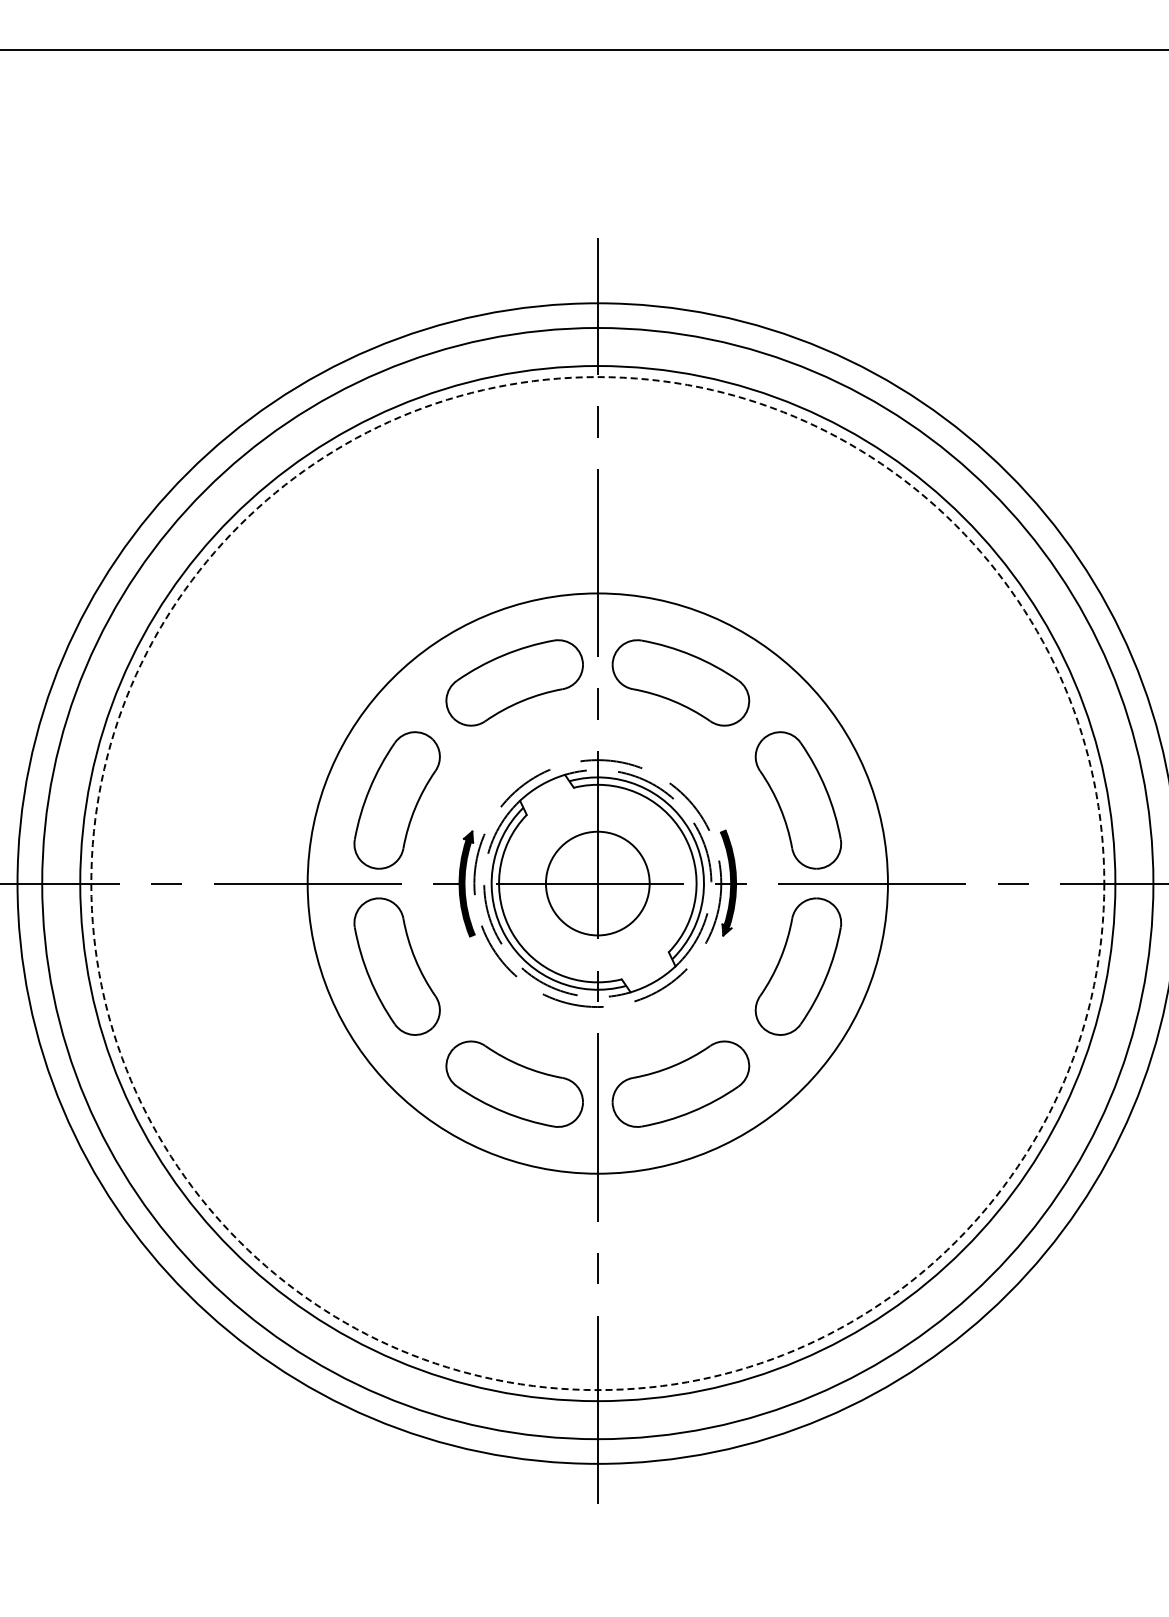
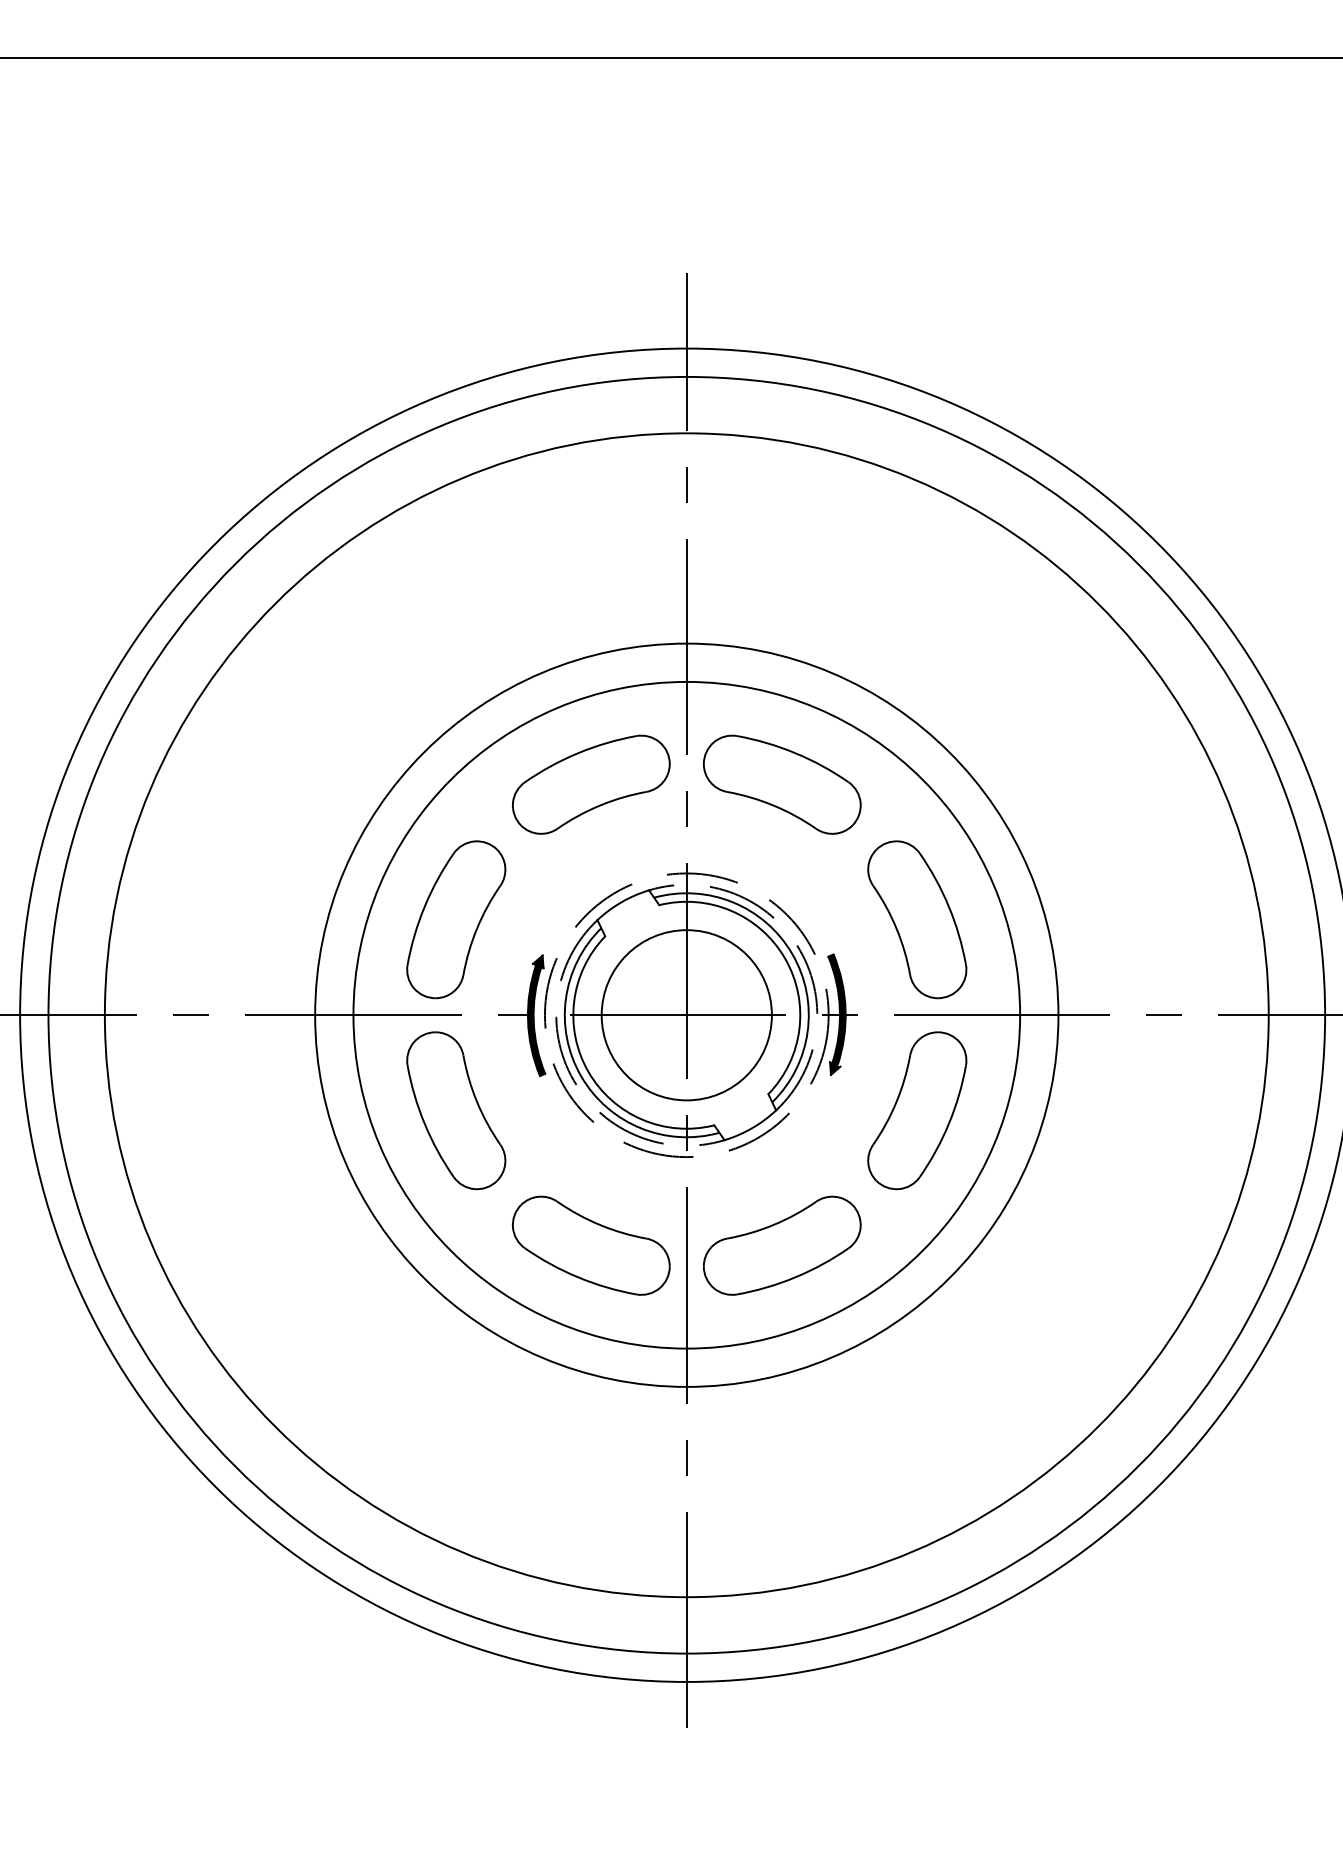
circle: (597, 883) -> (686, 1015), dashed -> solid
circle: (597, 883) -> (686, 1015), size x0.62
circle: (597, 883) -> (686, 1015), size x1.43

